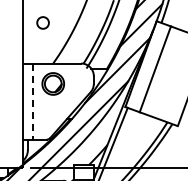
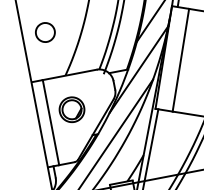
part: (42, 22) -> (44, 32), size x1.43
part: (52, 83) -> (71, 109), moved
line: (33, 102) -> (51, 123), dashed -> solid

